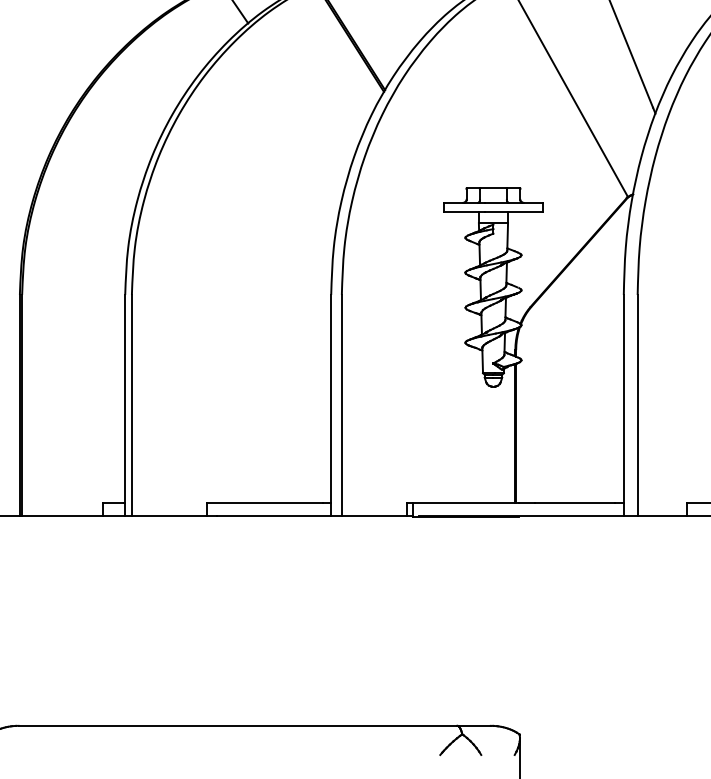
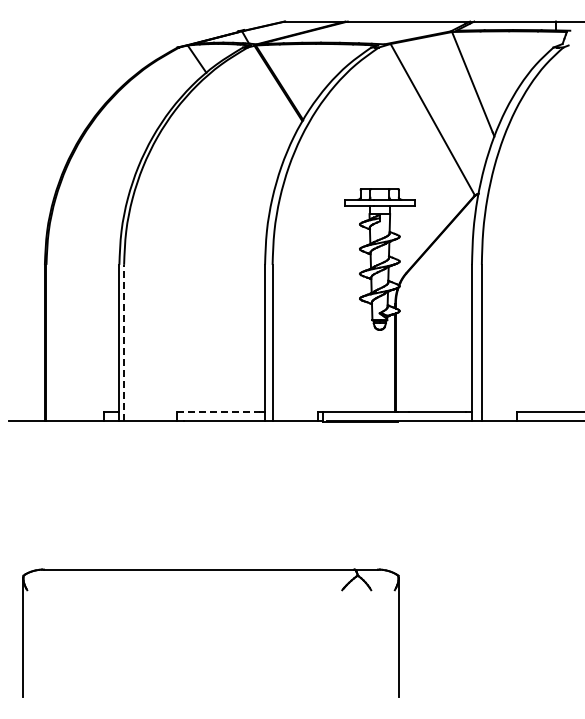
line: (132, 404) -> (124, 342), solid -> dashed
line: (266, 503) -> (219, 412), solid -> dashed

